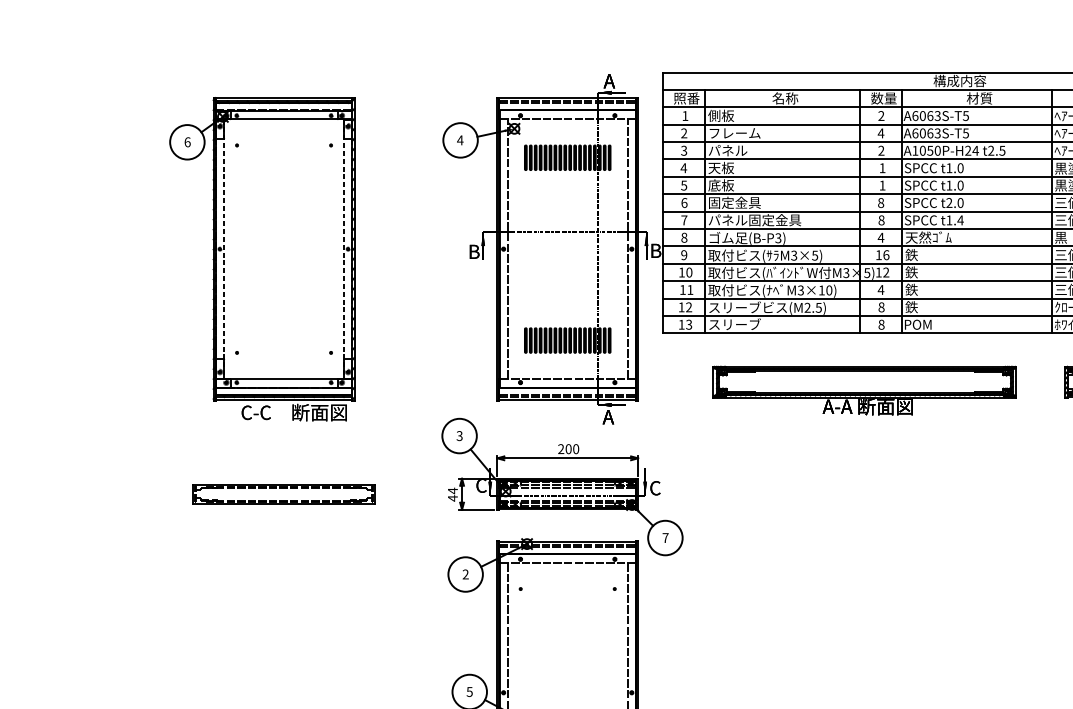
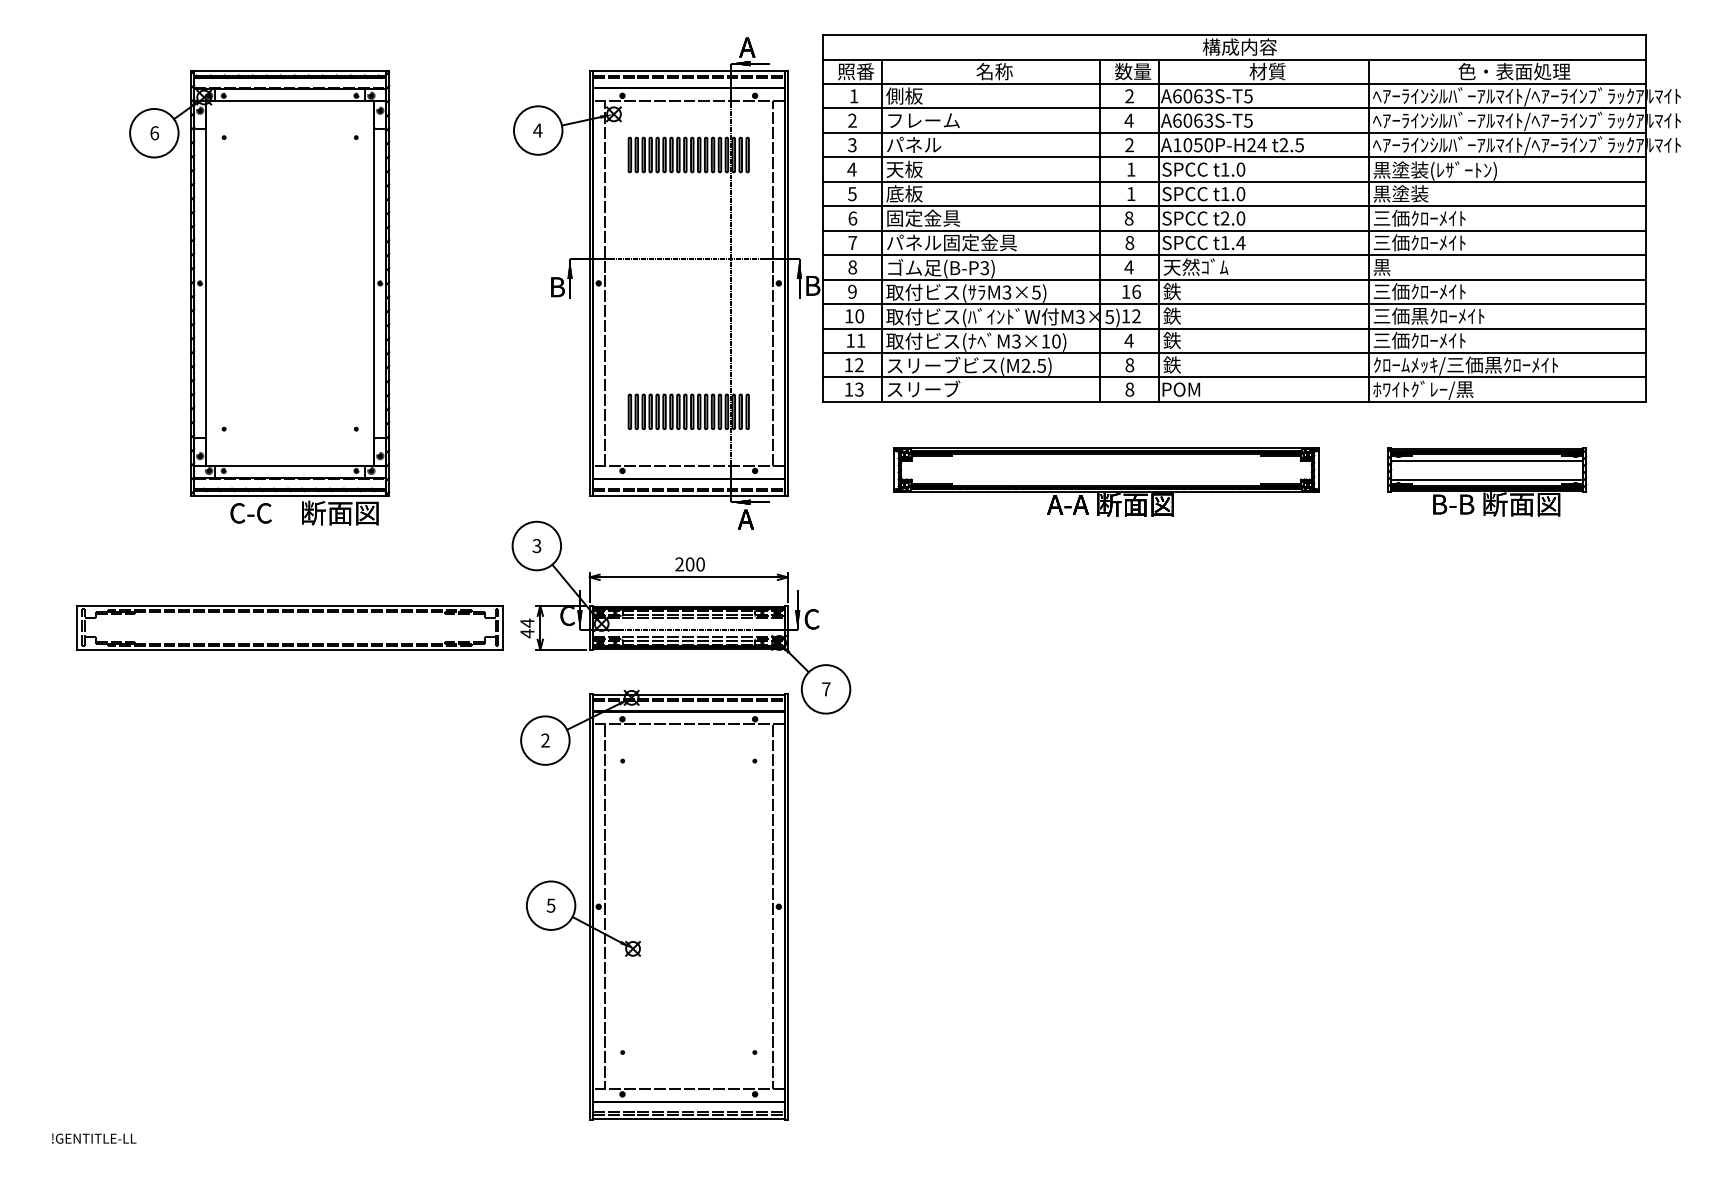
line: (224, 249) -> (206, 283), dashed -> solid
line: (344, 249) -> (374, 283), dashed -> solid
part: (283, 494) -> (289, 627), size x1.67

